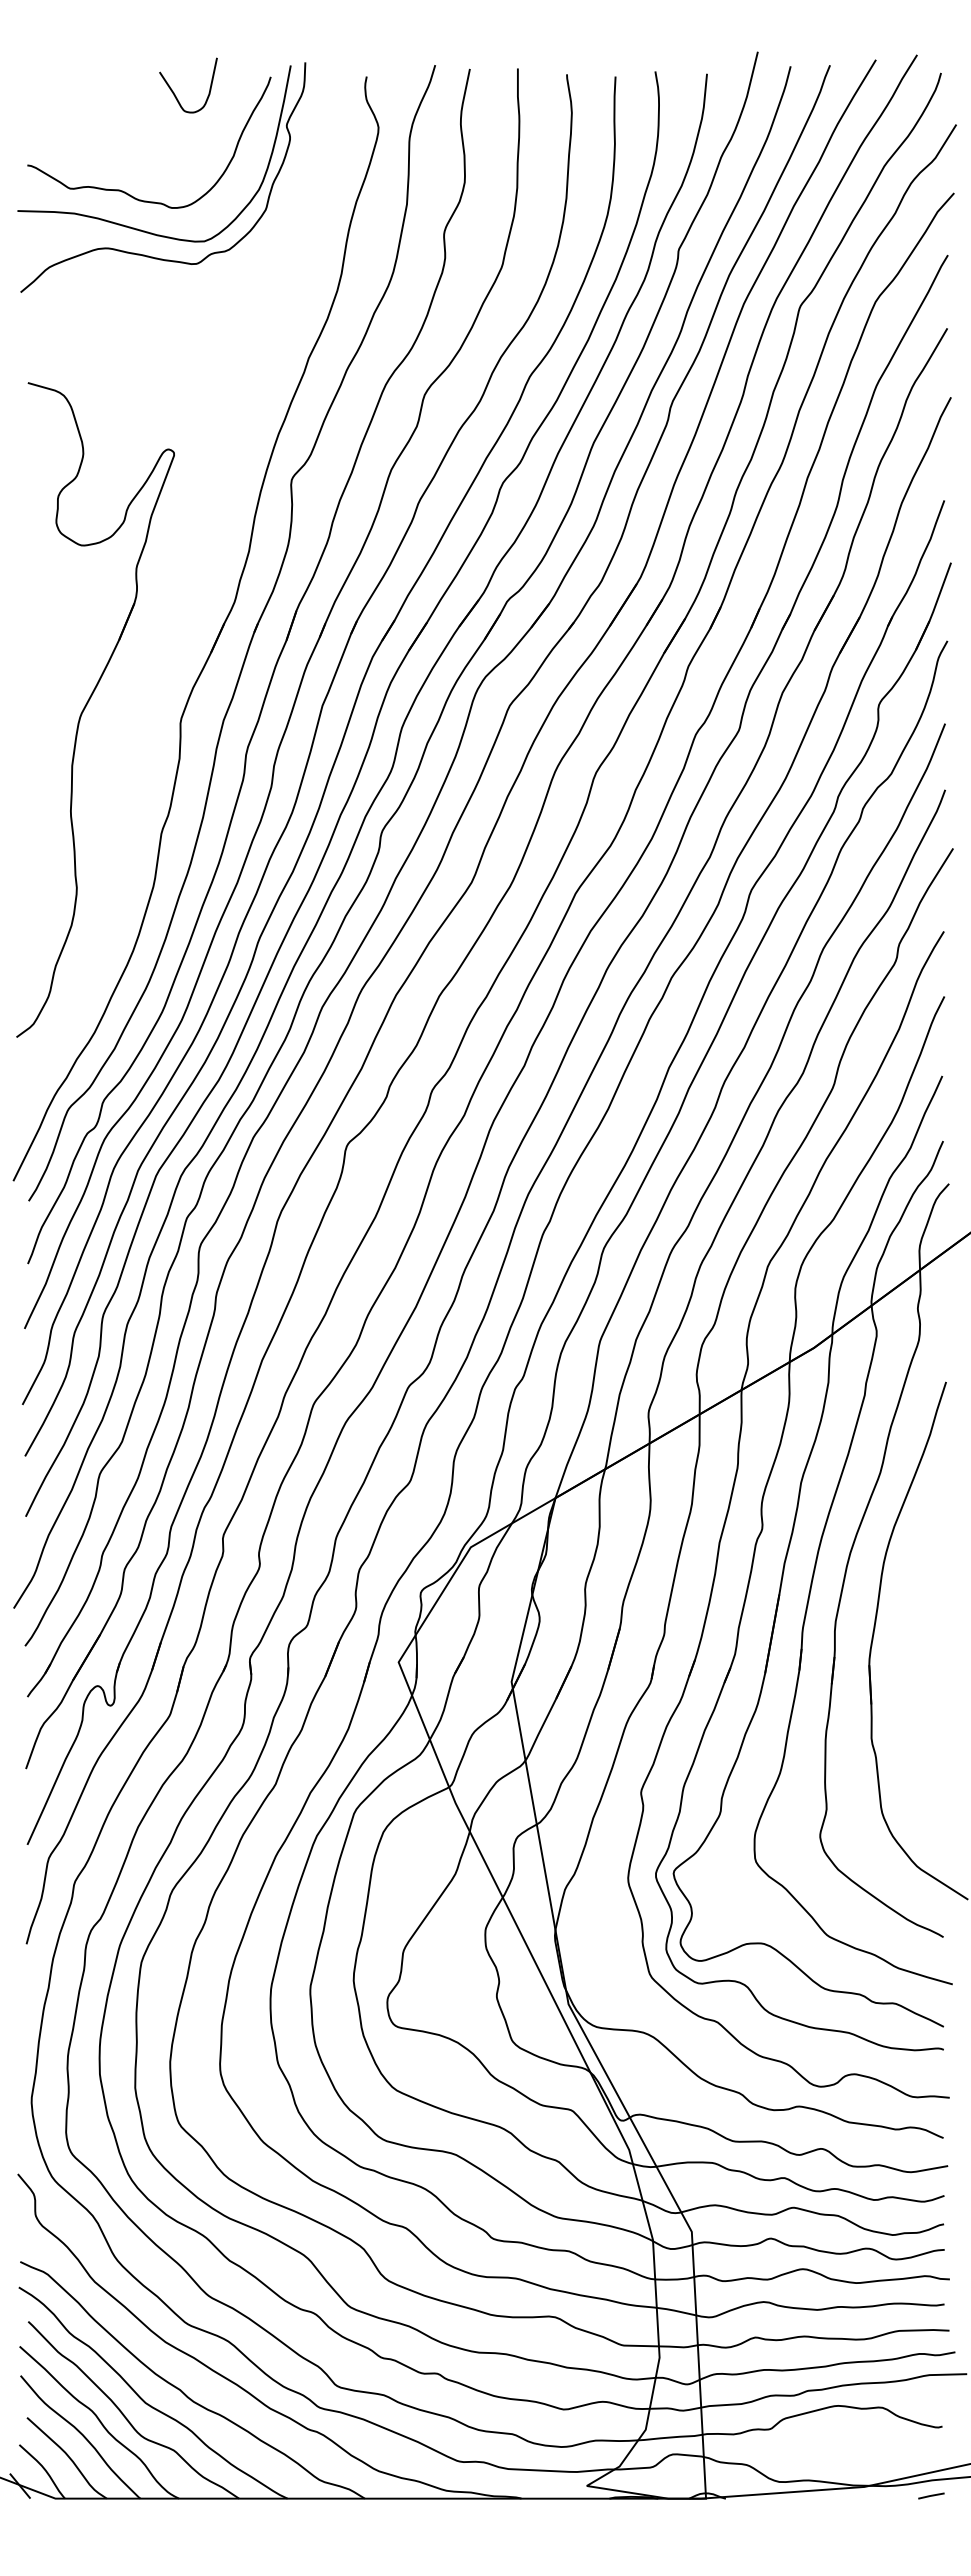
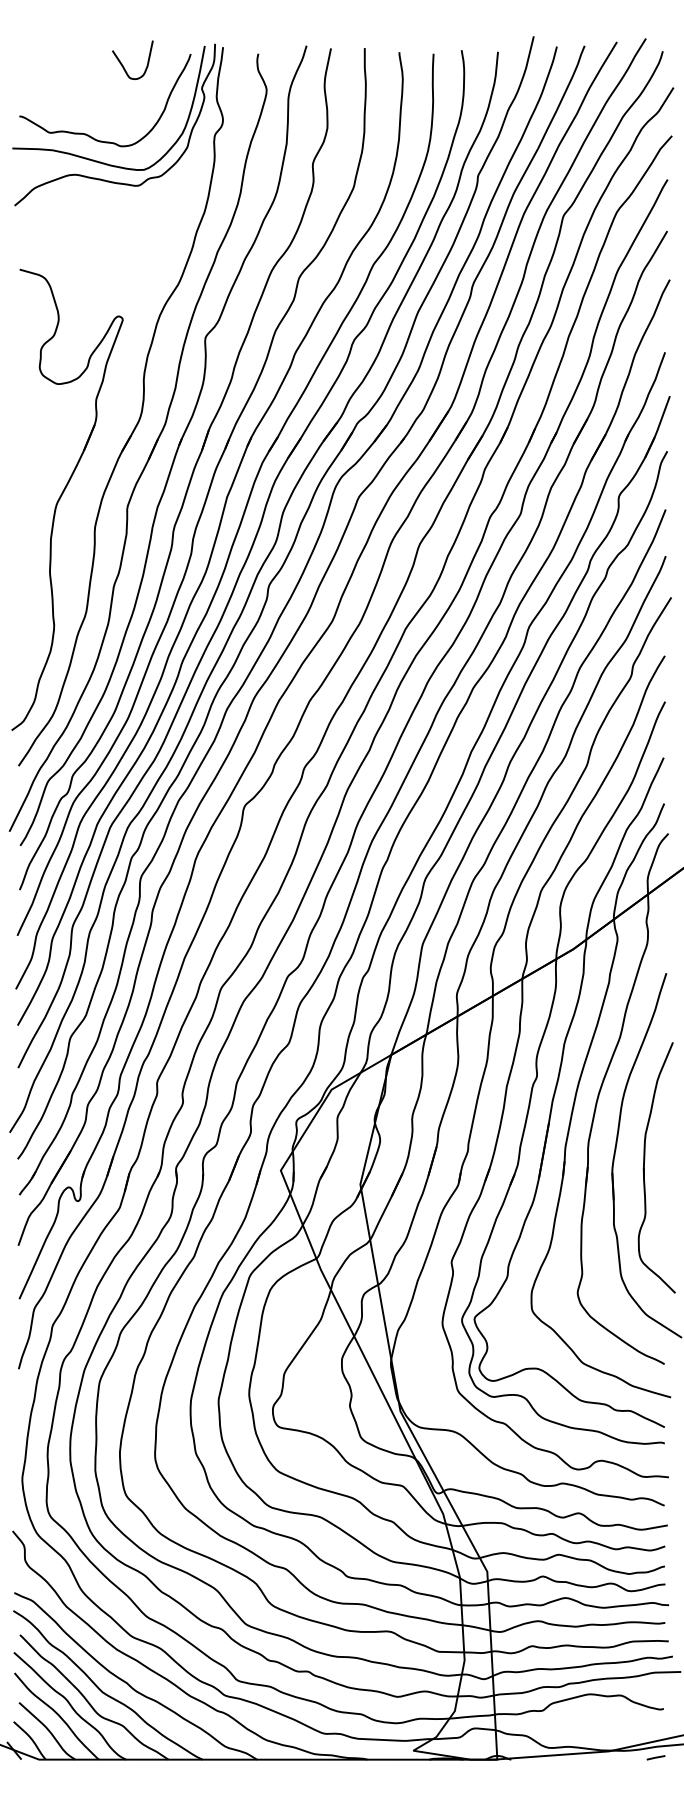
part: (200, 582) -> (141, 410), added
part: (915, 1659) -> (644, 1168), added

